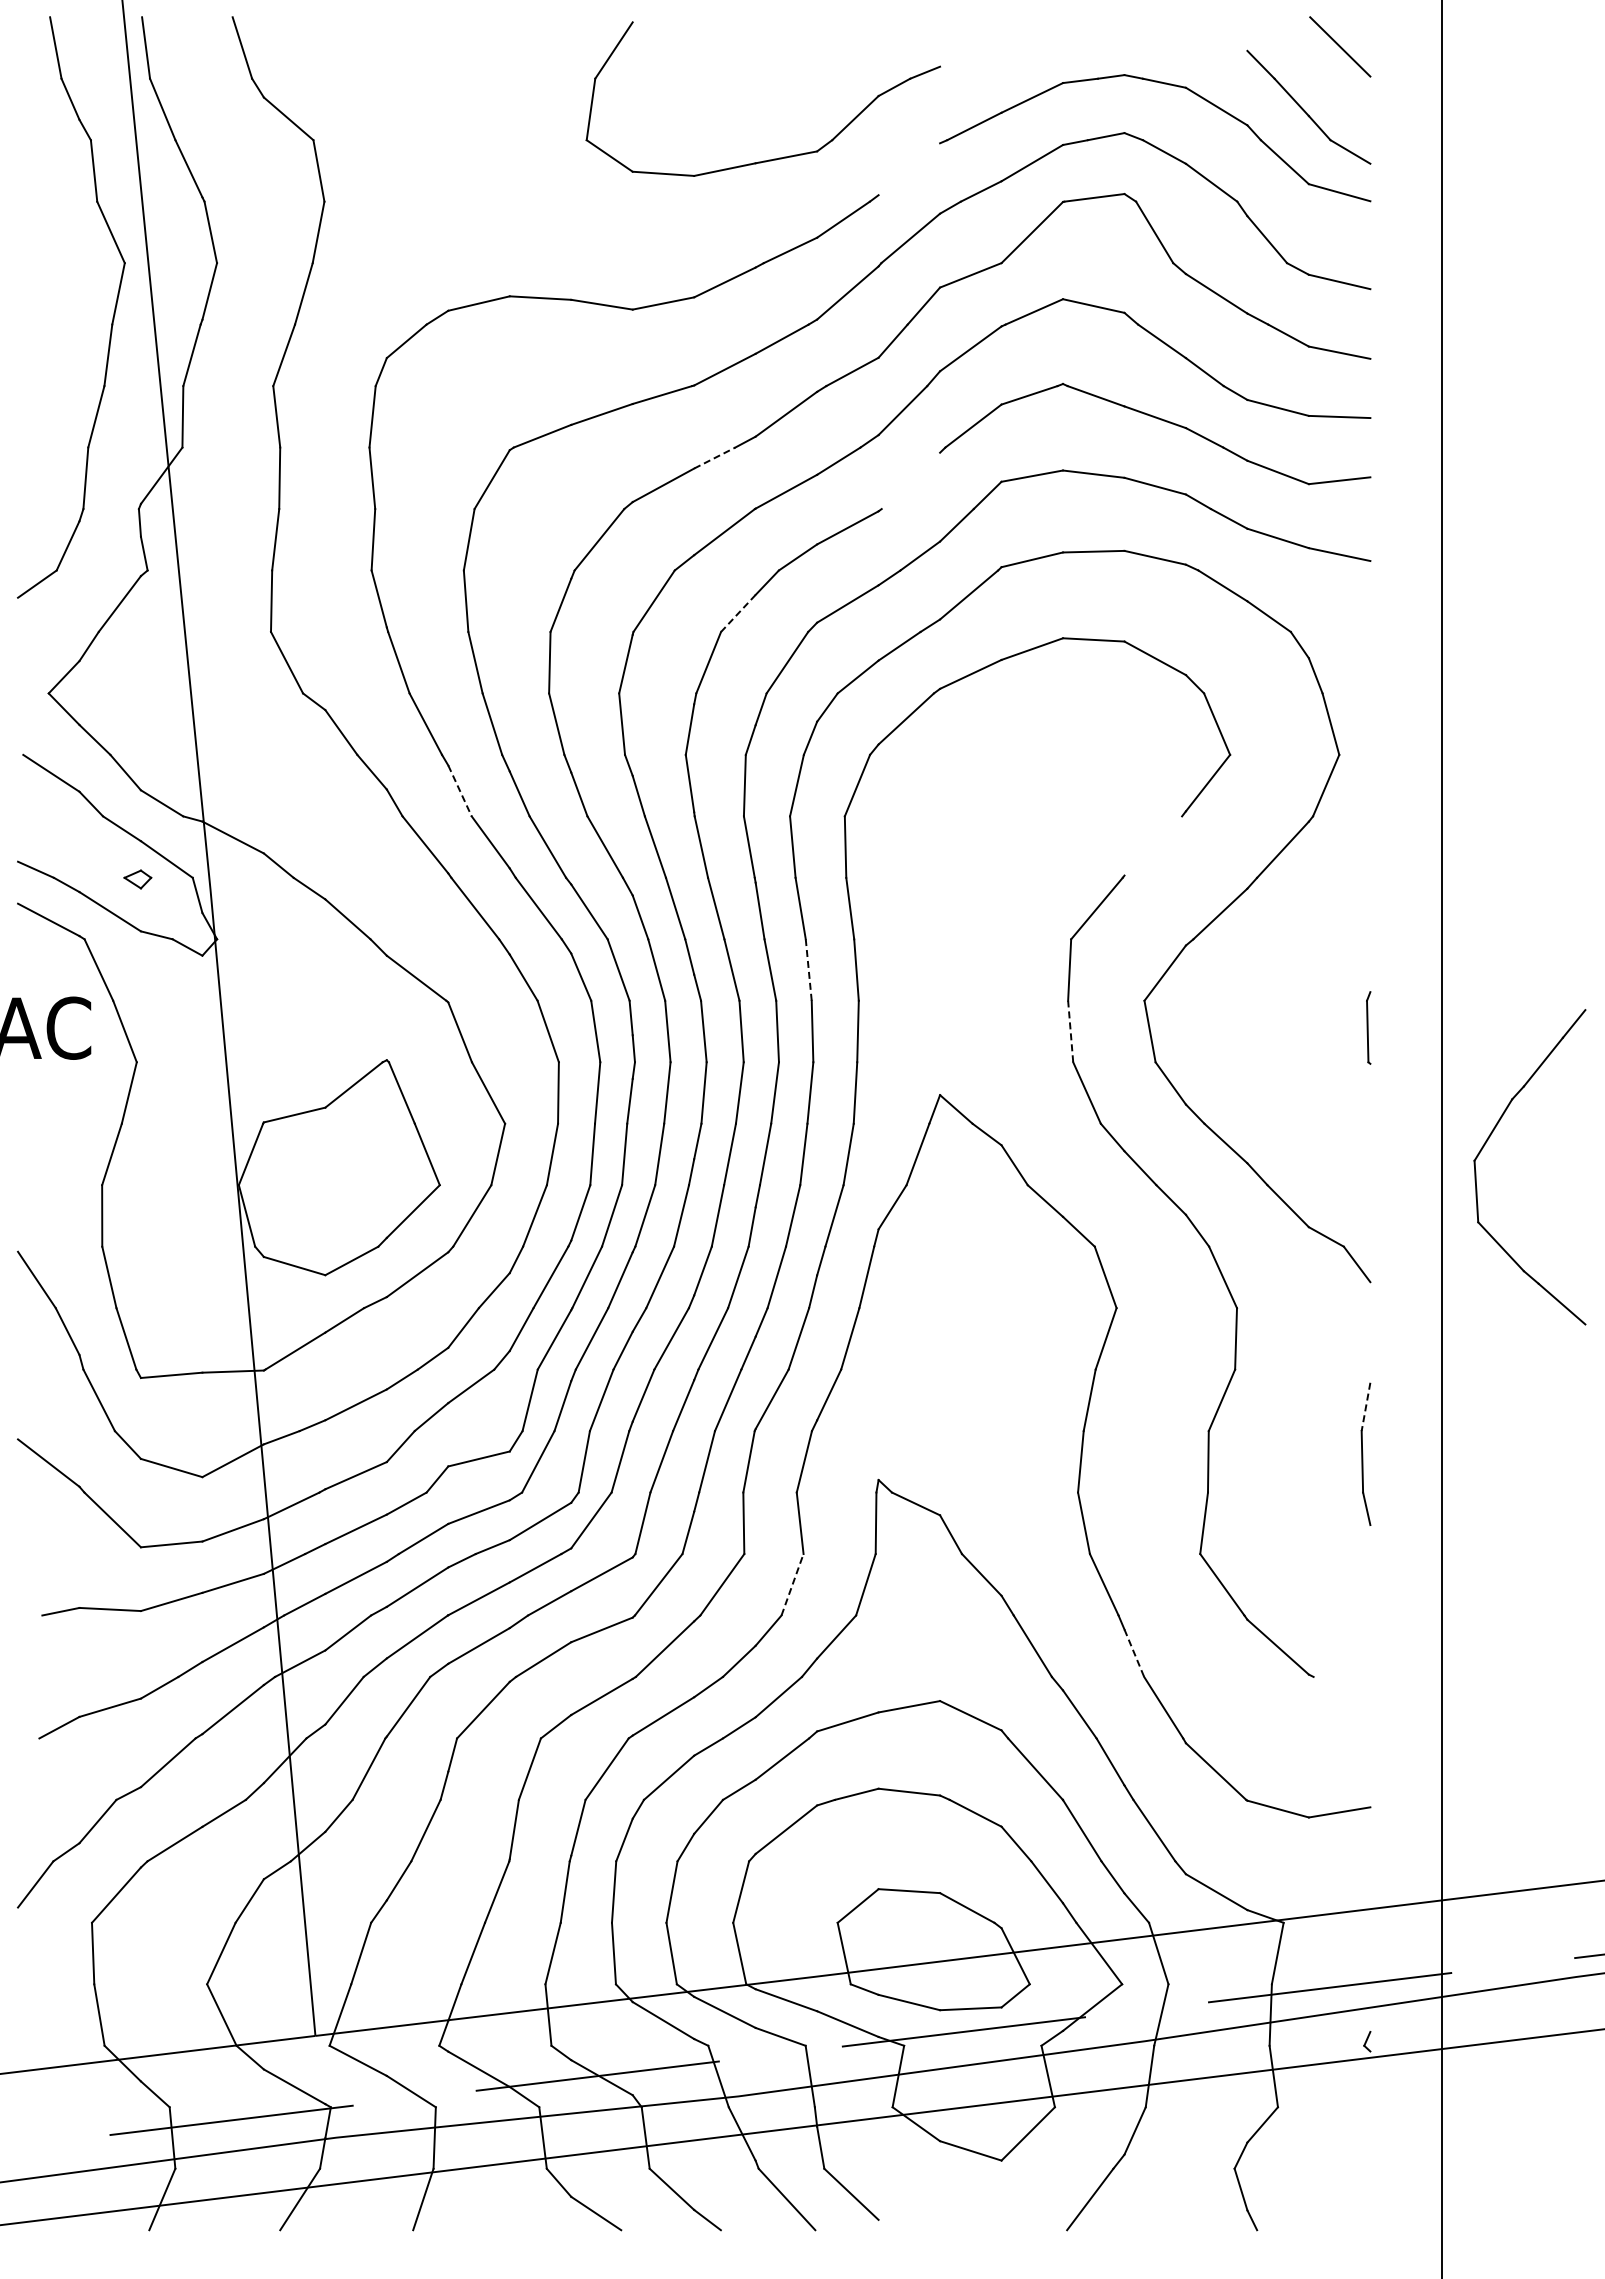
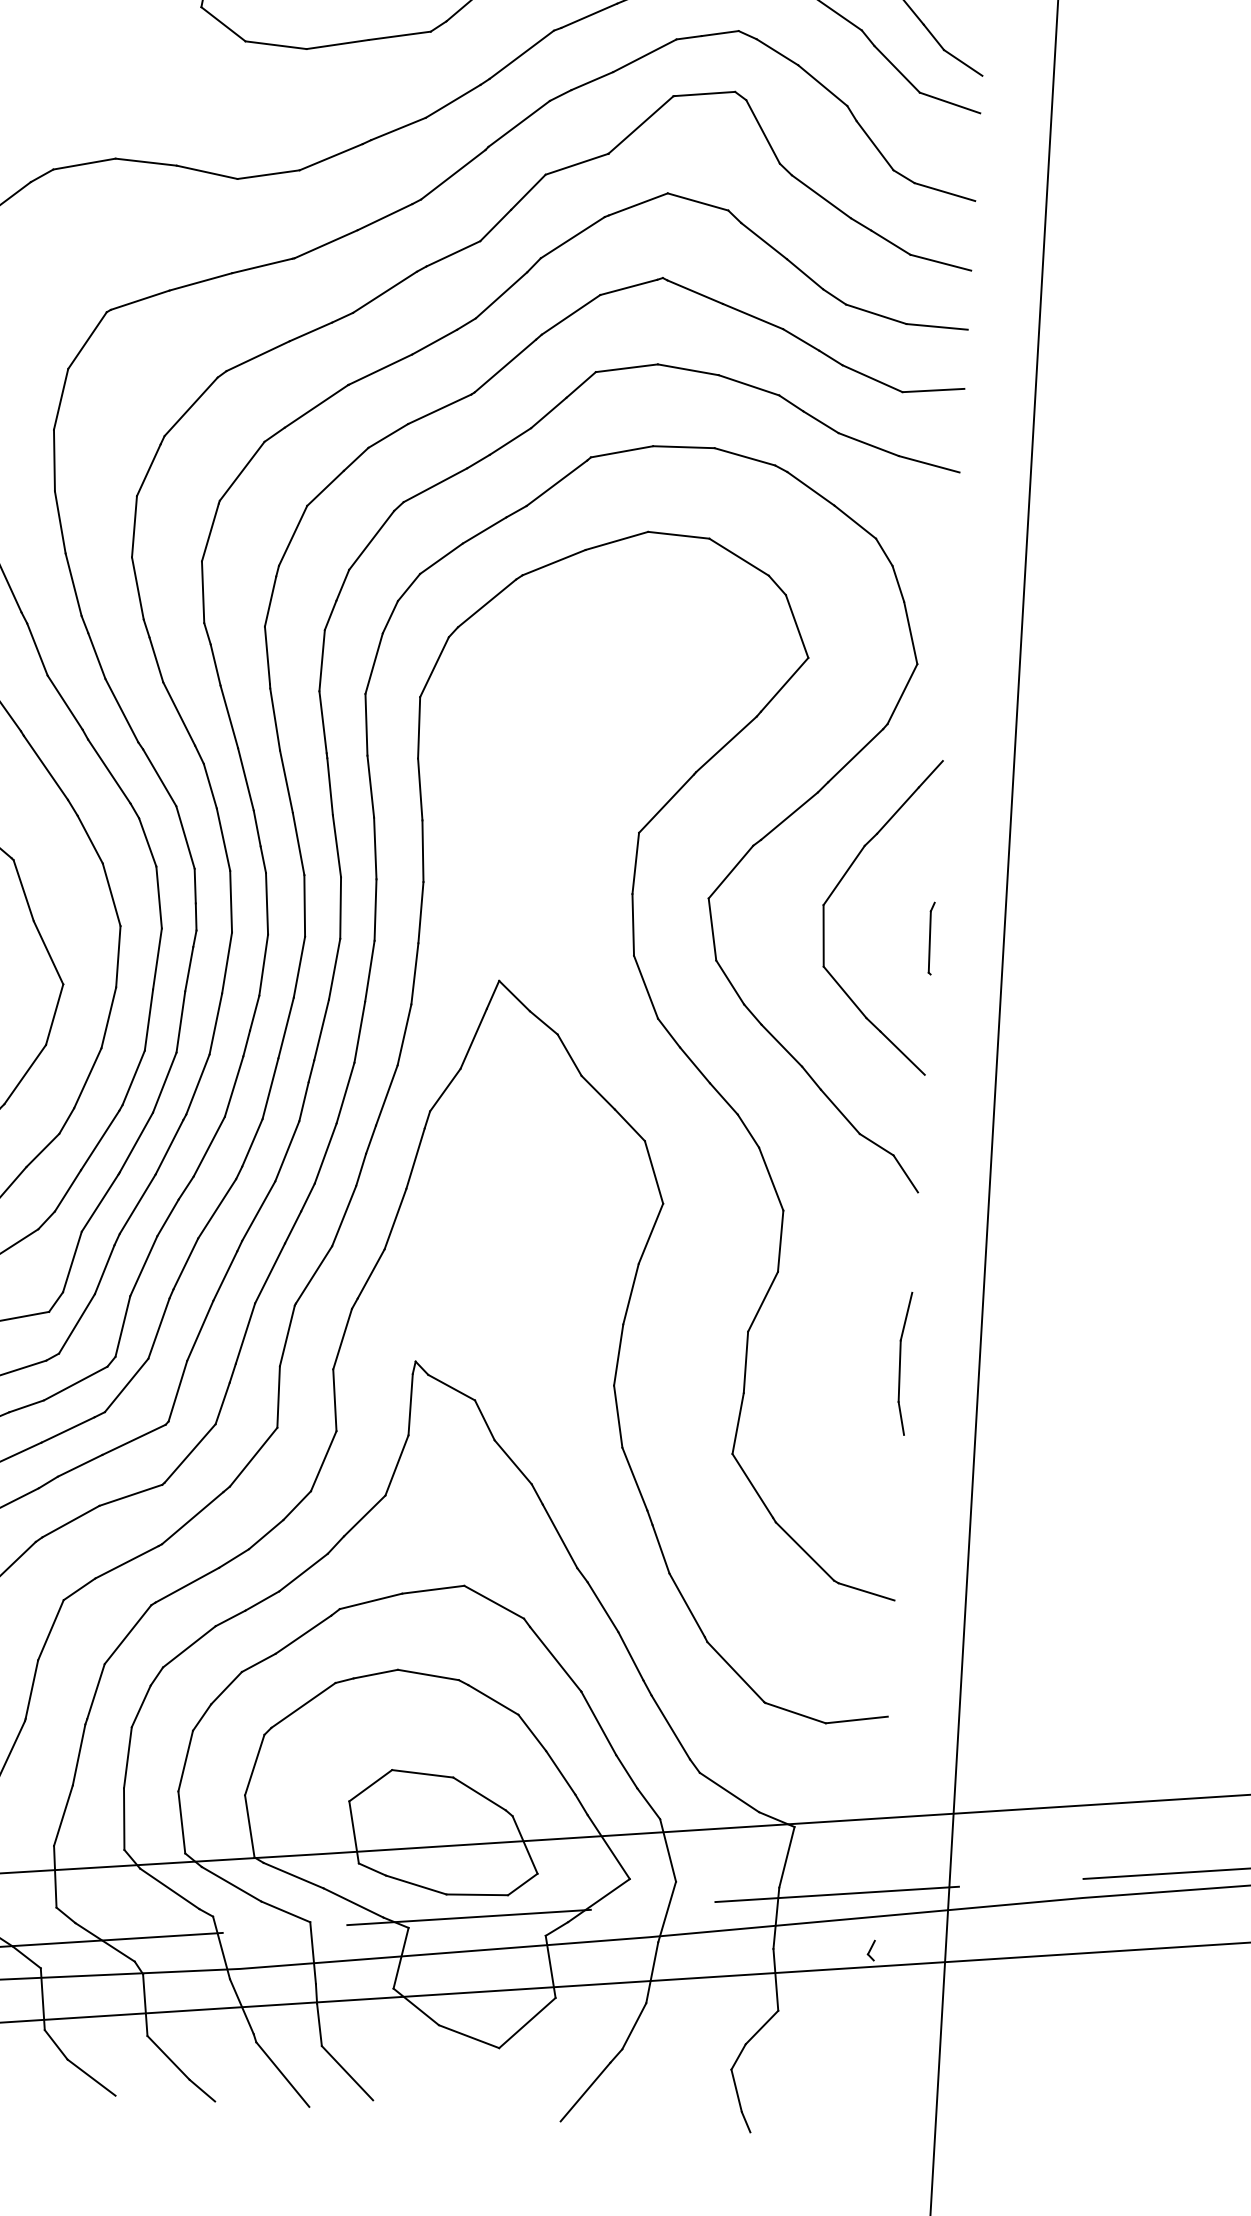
line: (909, 169) -> (521, 55), added
line: (715, 457) -> (311, 331), dashed -> solid
line: (910, 480) -> (505, 365), added
line: (738, 613) -> (325, 488), dashed -> solid
line: (460, 790) -> (37, 649), dashed -> solid
line: (1153, 845) -> (726, 743), added
line: (808, 970) -> (375, 848), dashed -> solid
line: (1070, 1031) -> (633, 924), dashed -> solid
part: (1488, 1140) -> (838, 885), moved
line: (1366, 1406) -> (906, 1316), dashed -> solid
line: (792, 1584) -> (323, 1460), dashed -> solid
line: (1134, 1653) -> (661, 1549), dashed -> solid
line: (1341, 1683) -> (866, 1591), added

